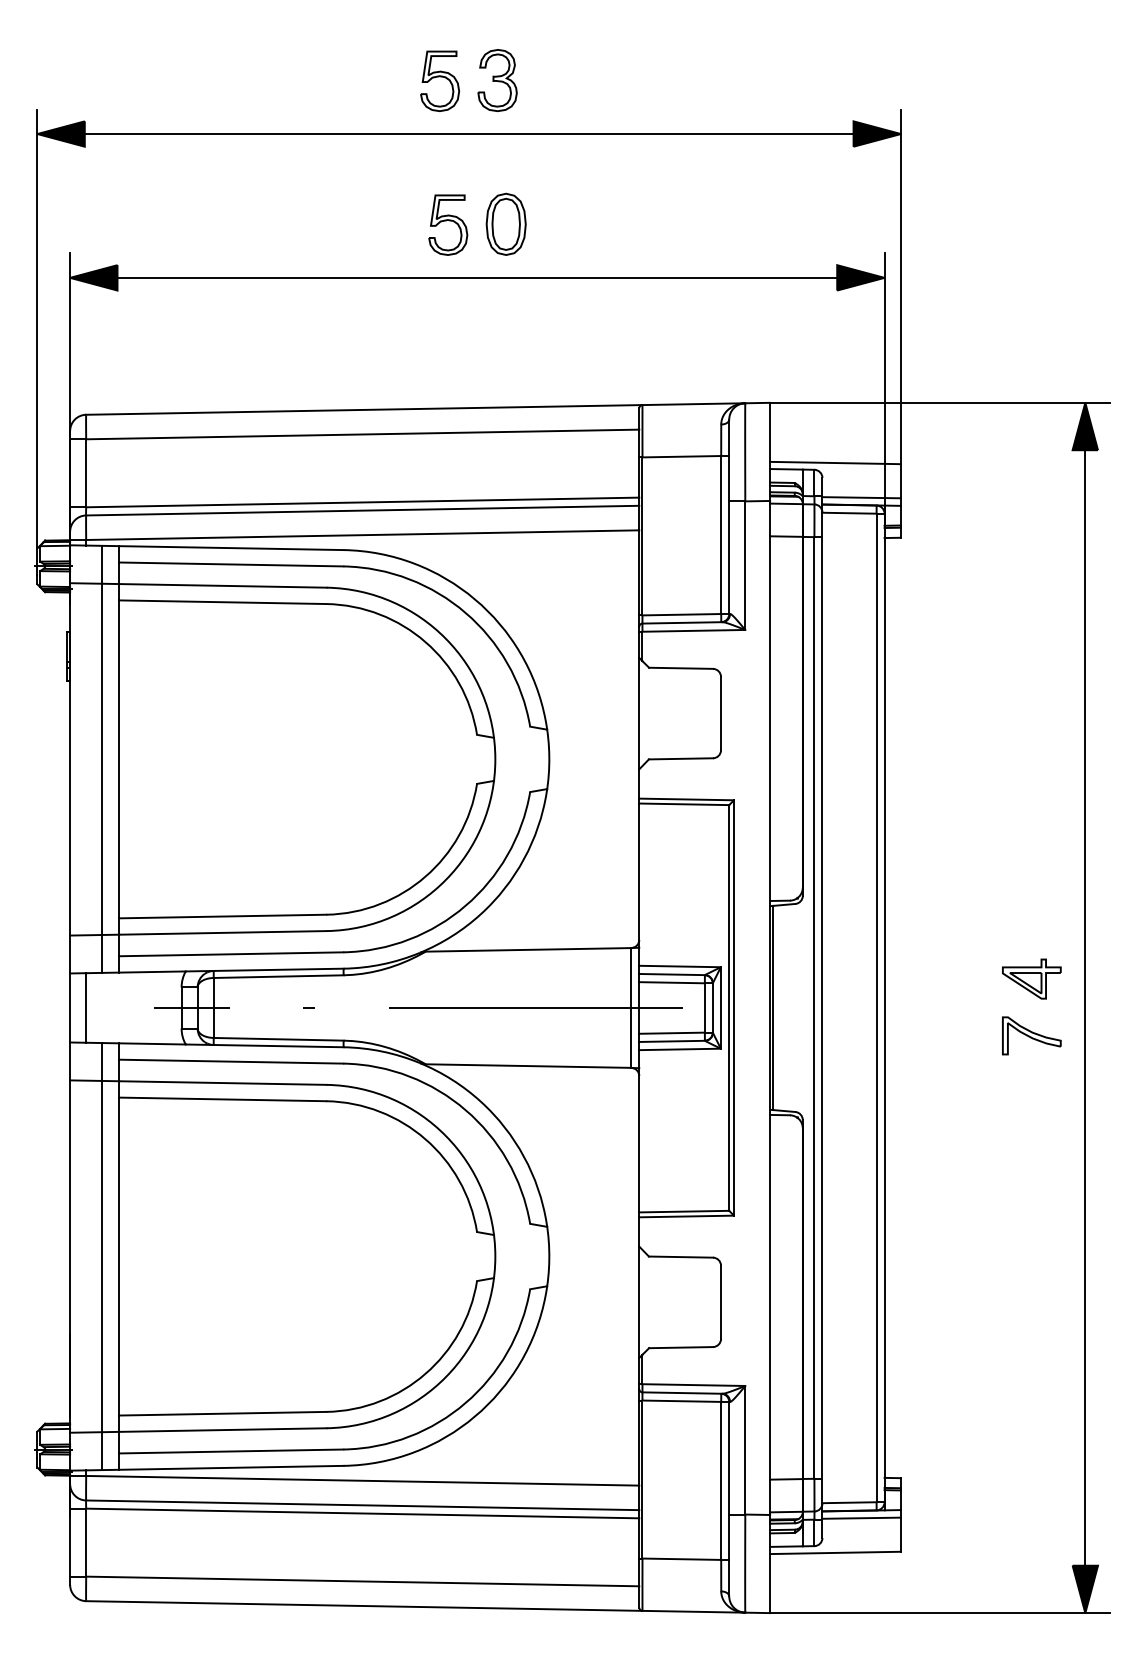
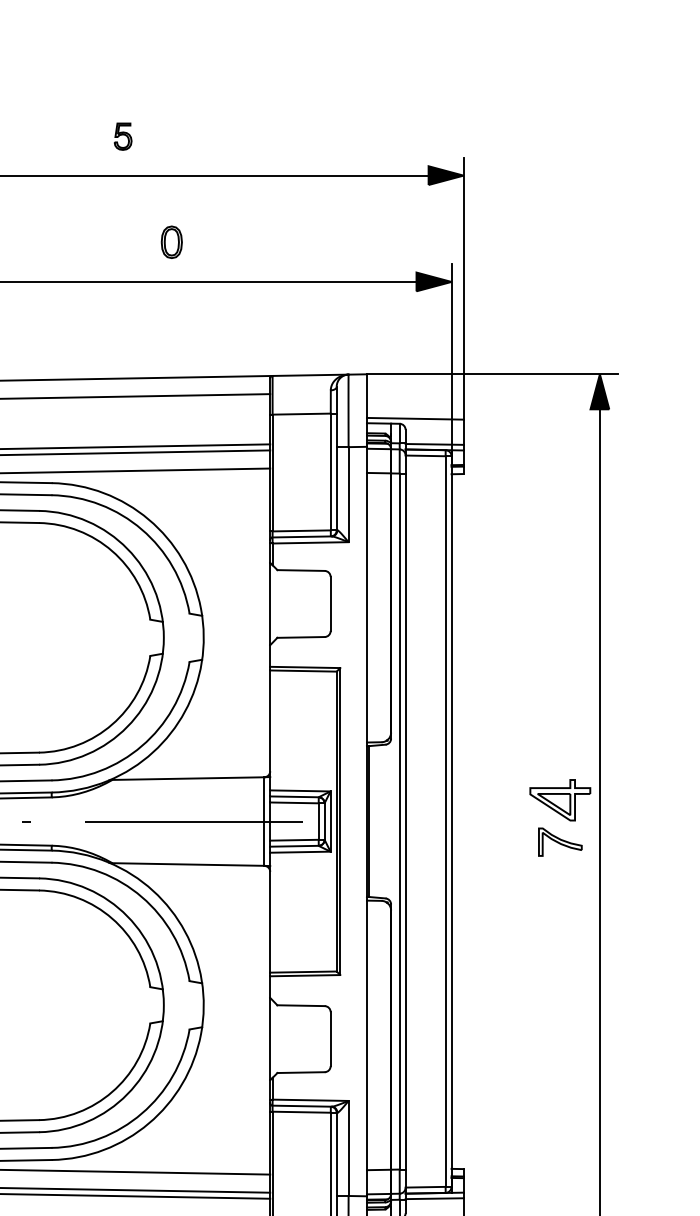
part: (497, 80) -> (165, 136), removed
part: (440, 81) -> (123, 136), size x0.6
part: (505, 223) -> (171, 241), size x0.7
part: (448, 224) -> (129, 242), removed
part: (1031, 978) -> (560, 799), size x1.4

